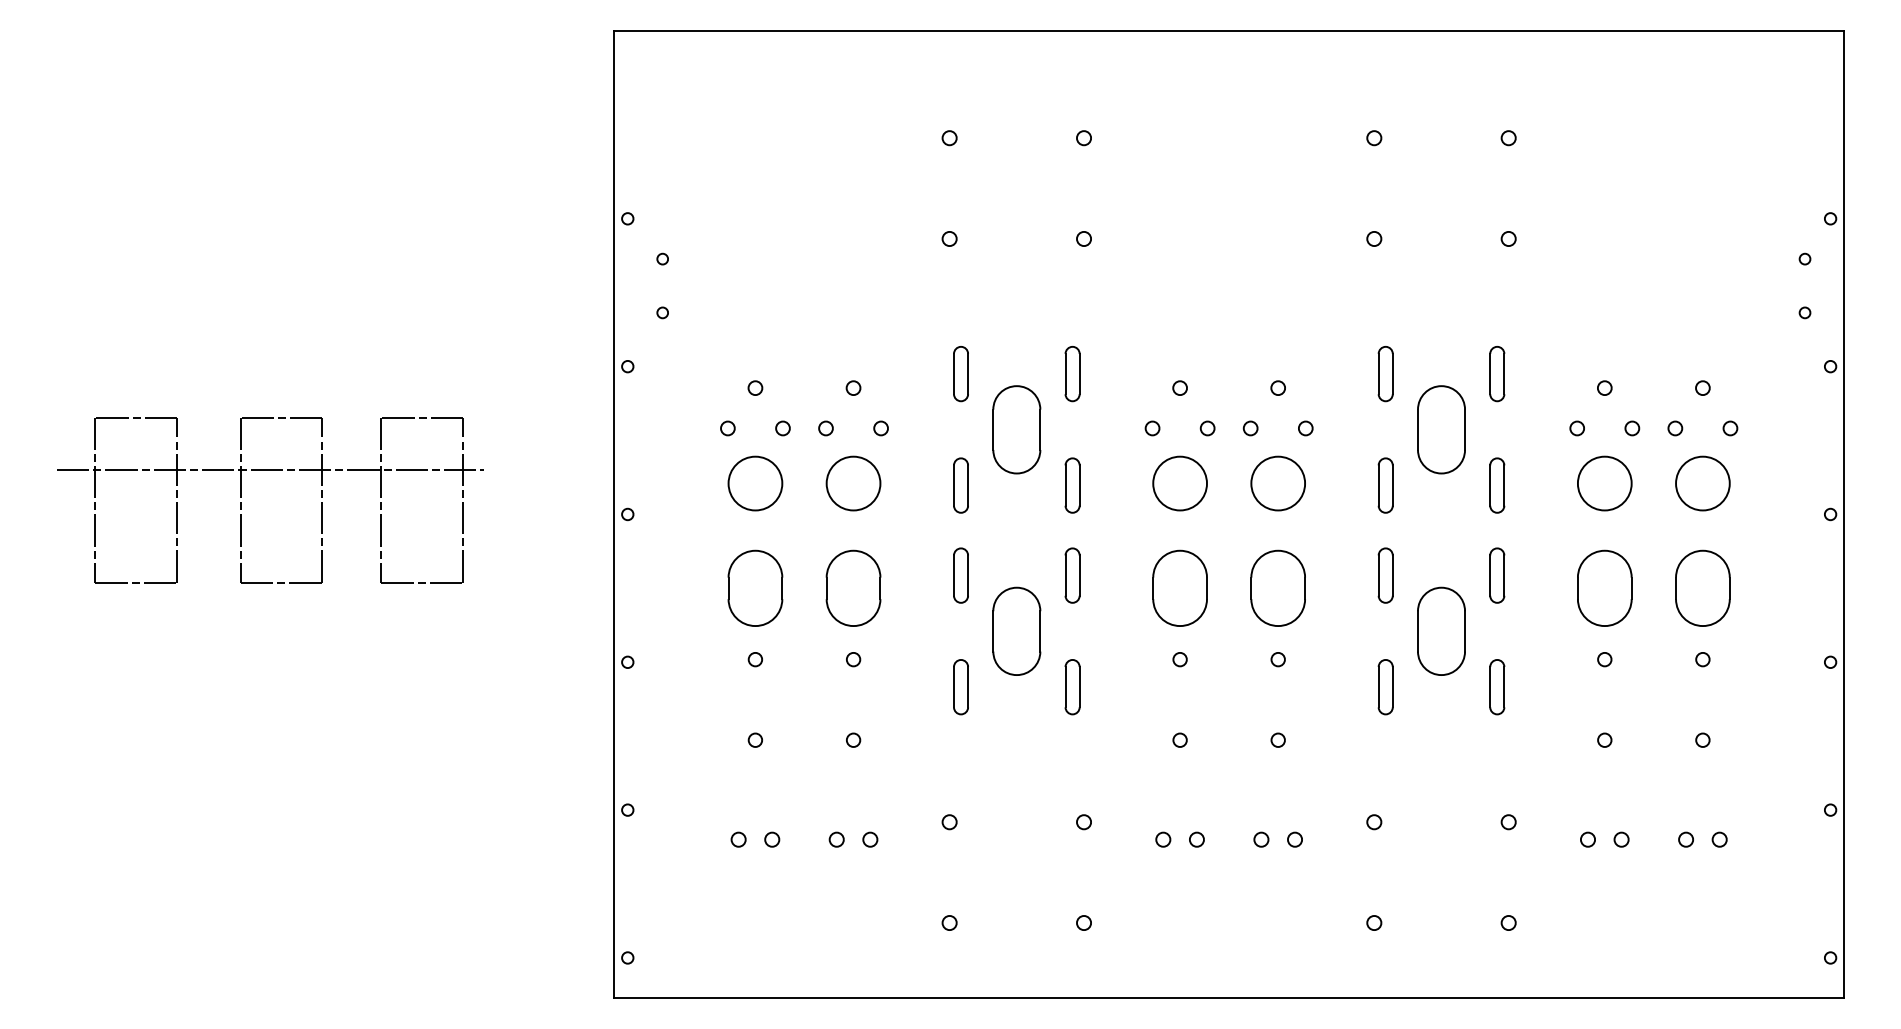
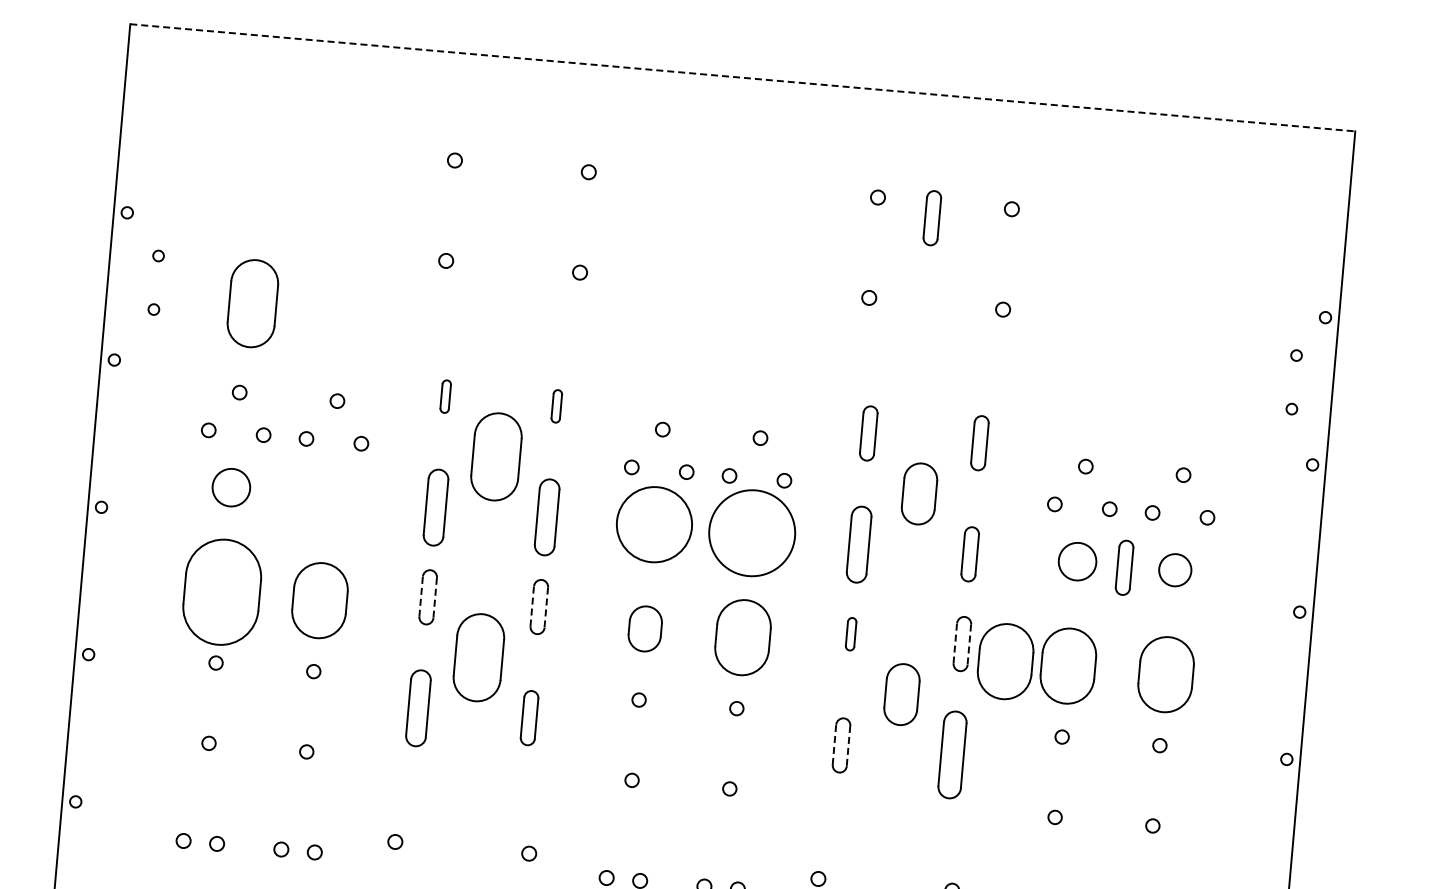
line: (1229, 30) -> (743, 77), solid -> dashed
part: (1430, 154) -> (932, 218), added
part: (760, 297) -> (252, 302), added
part: (960, 374) -> (445, 396), size x0.6
part: (1072, 374) -> (556, 406), size x0.6
part: (1441, 429) -> (919, 493), size x0.7
circle: (755, 483) -> (231, 487), size x0.7
circle: (853, 483) -> (329, 496), removed
circle: (1180, 483) -> (654, 524), size x1.4
circle: (1278, 483) -> (752, 533), size x1.6
circle: (1604, 483) -> (1077, 561), size x0.7
circle: (1702, 483) -> (1174, 570), size x0.6
part: (960, 485) -> (435, 507), size x1.4
part: (1072, 485) -> (547, 517), size x1.4
part: (1385, 485) -> (858, 544), size x1.4
part: (1652, 485) -> (1124, 567), added
line: (953, 575) -> (420, 596), solid -> dashed
line: (1065, 575) -> (532, 606), solid -> dashed
part: (1385, 575) -> (851, 634), size x0.6
line: (1490, 575) -> (955, 643), solid -> dashed
line: (968, 576) -> (435, 598), solid -> dashed
line: (1079, 576) -> (546, 608), solid -> dashed
line: (1504, 576) -> (969, 645), solid -> dashed
part: (755, 587) -> (222, 591), size x1.4
part: (1179, 587) -> (644, 628), size x0.6
part: (1541, 588) -> (1005, 660), added
part: (1441, 630) -> (902, 693), size x0.7
line: (1378, 686) -> (834, 744), solid -> dashed
part: (960, 687) -> (417, 708), size x1.4
line: (1392, 687) -> (848, 746), solid -> dashed
part: (1497, 687) -> (952, 755), size x1.6

